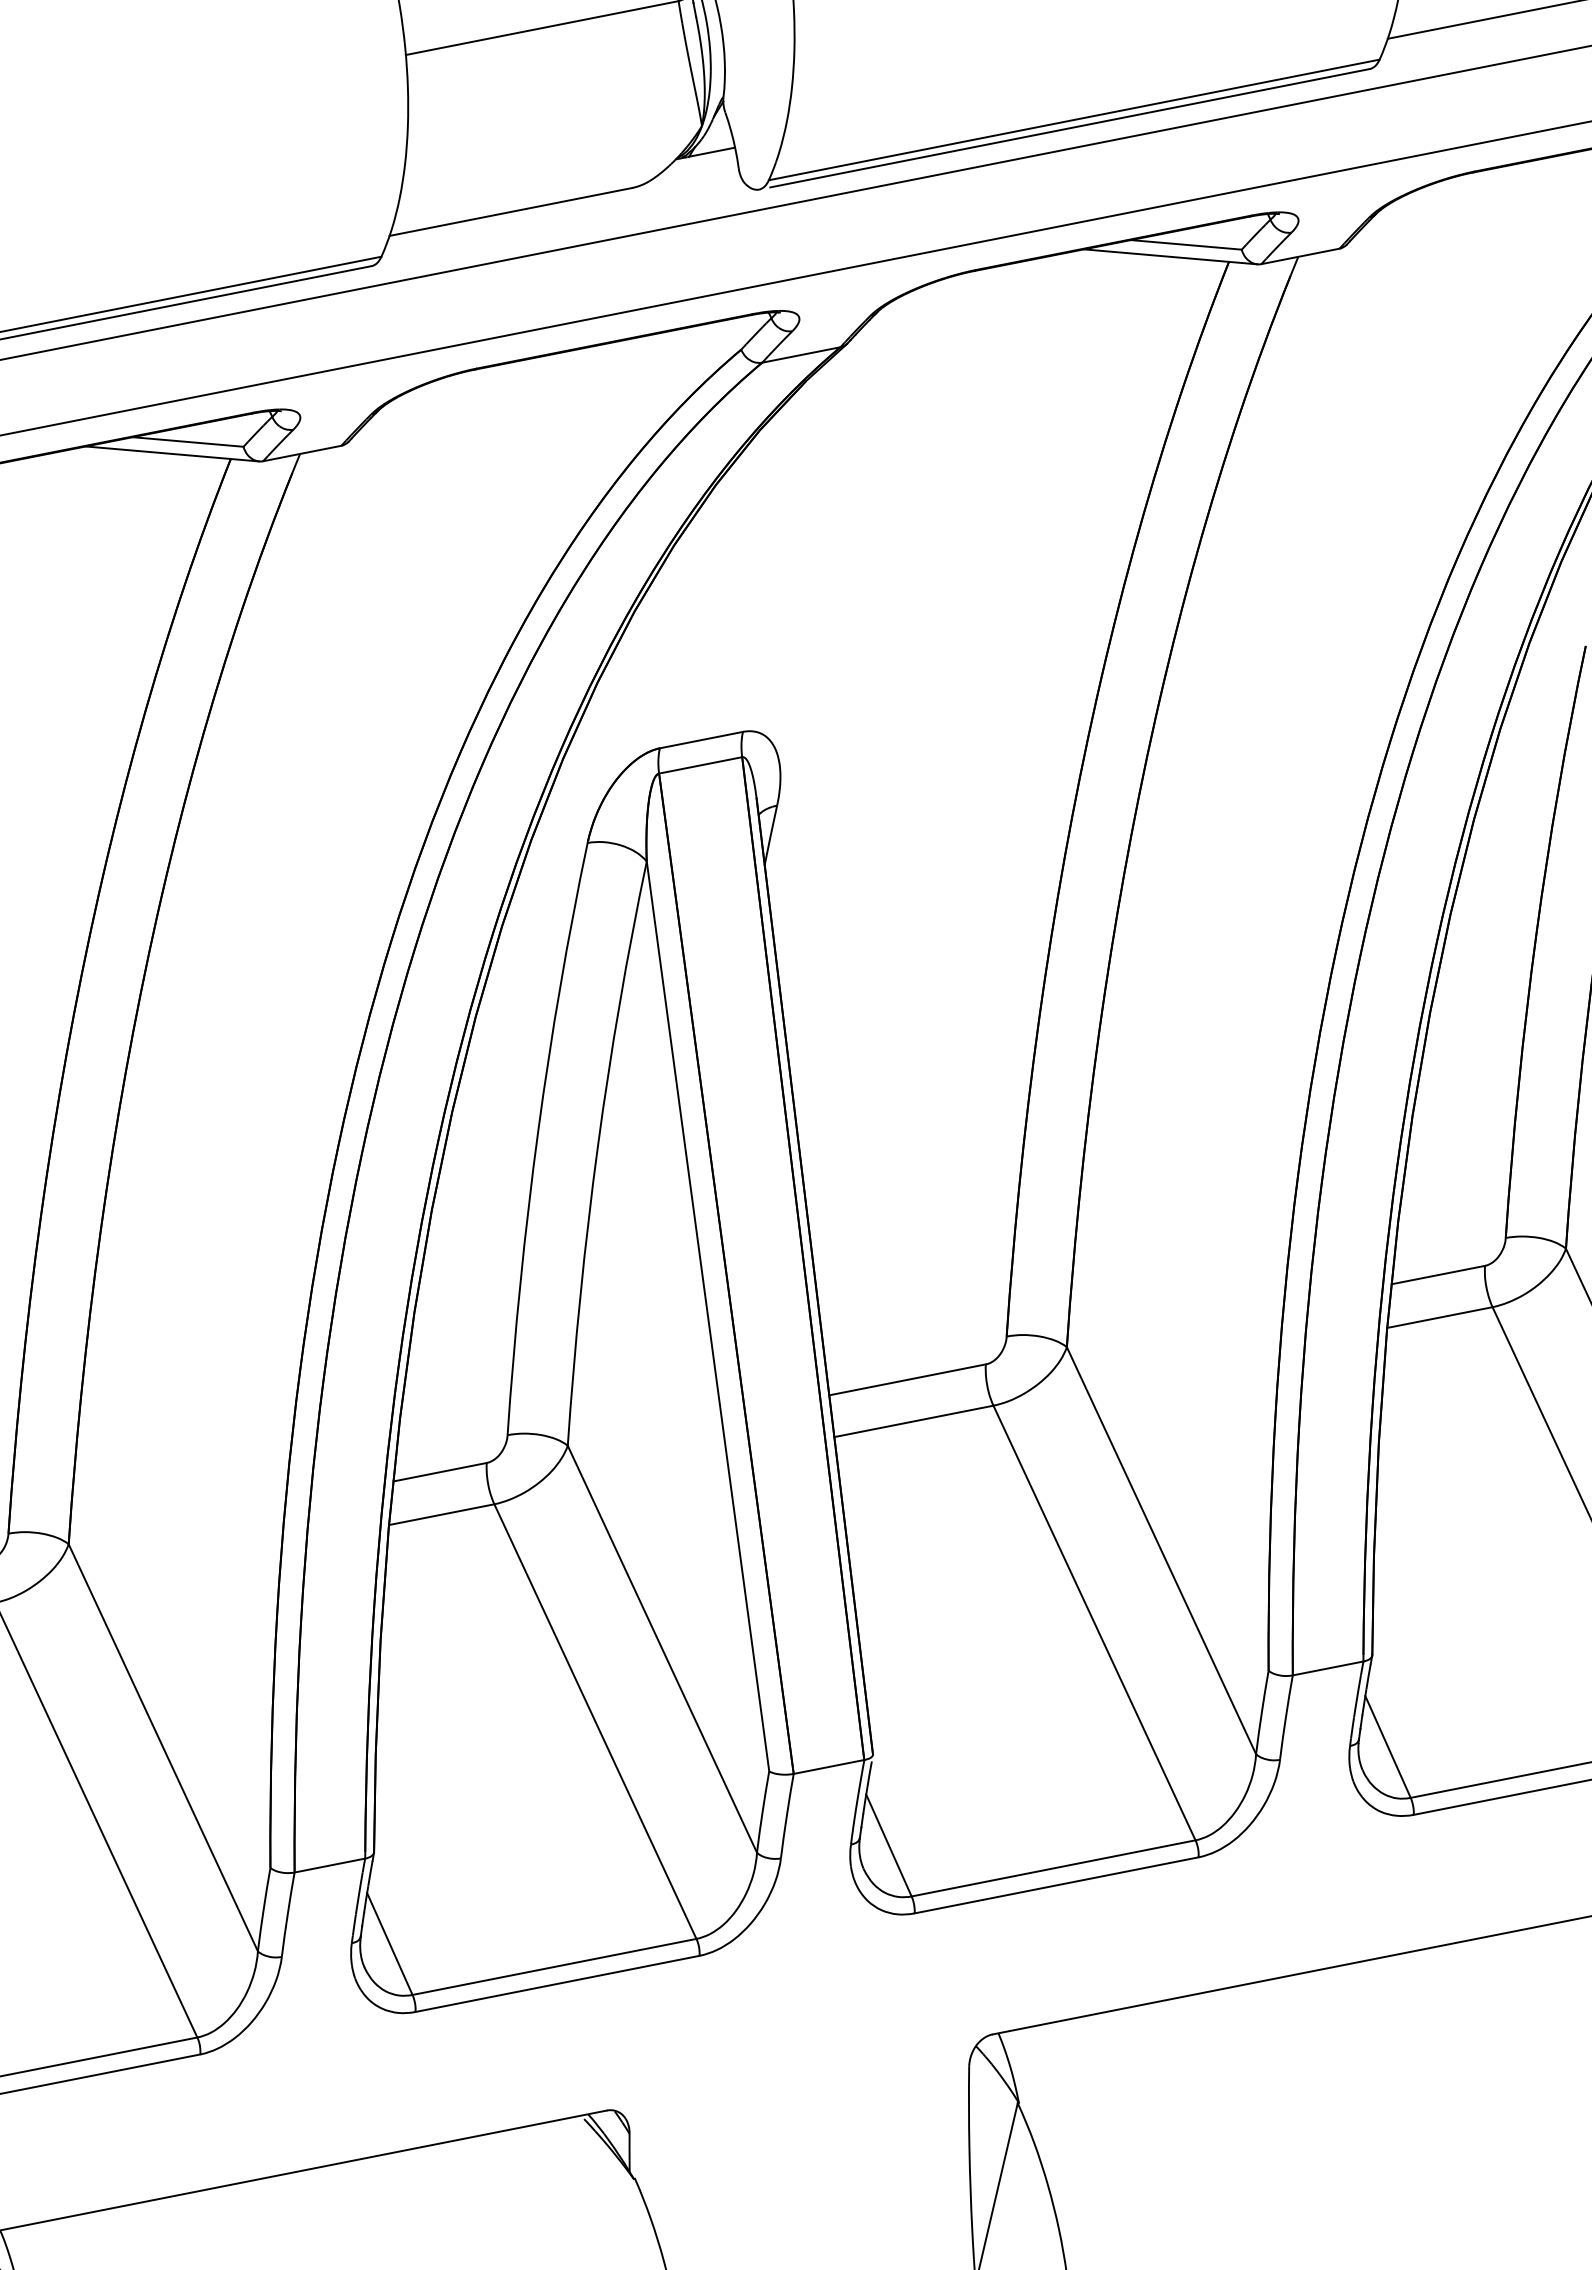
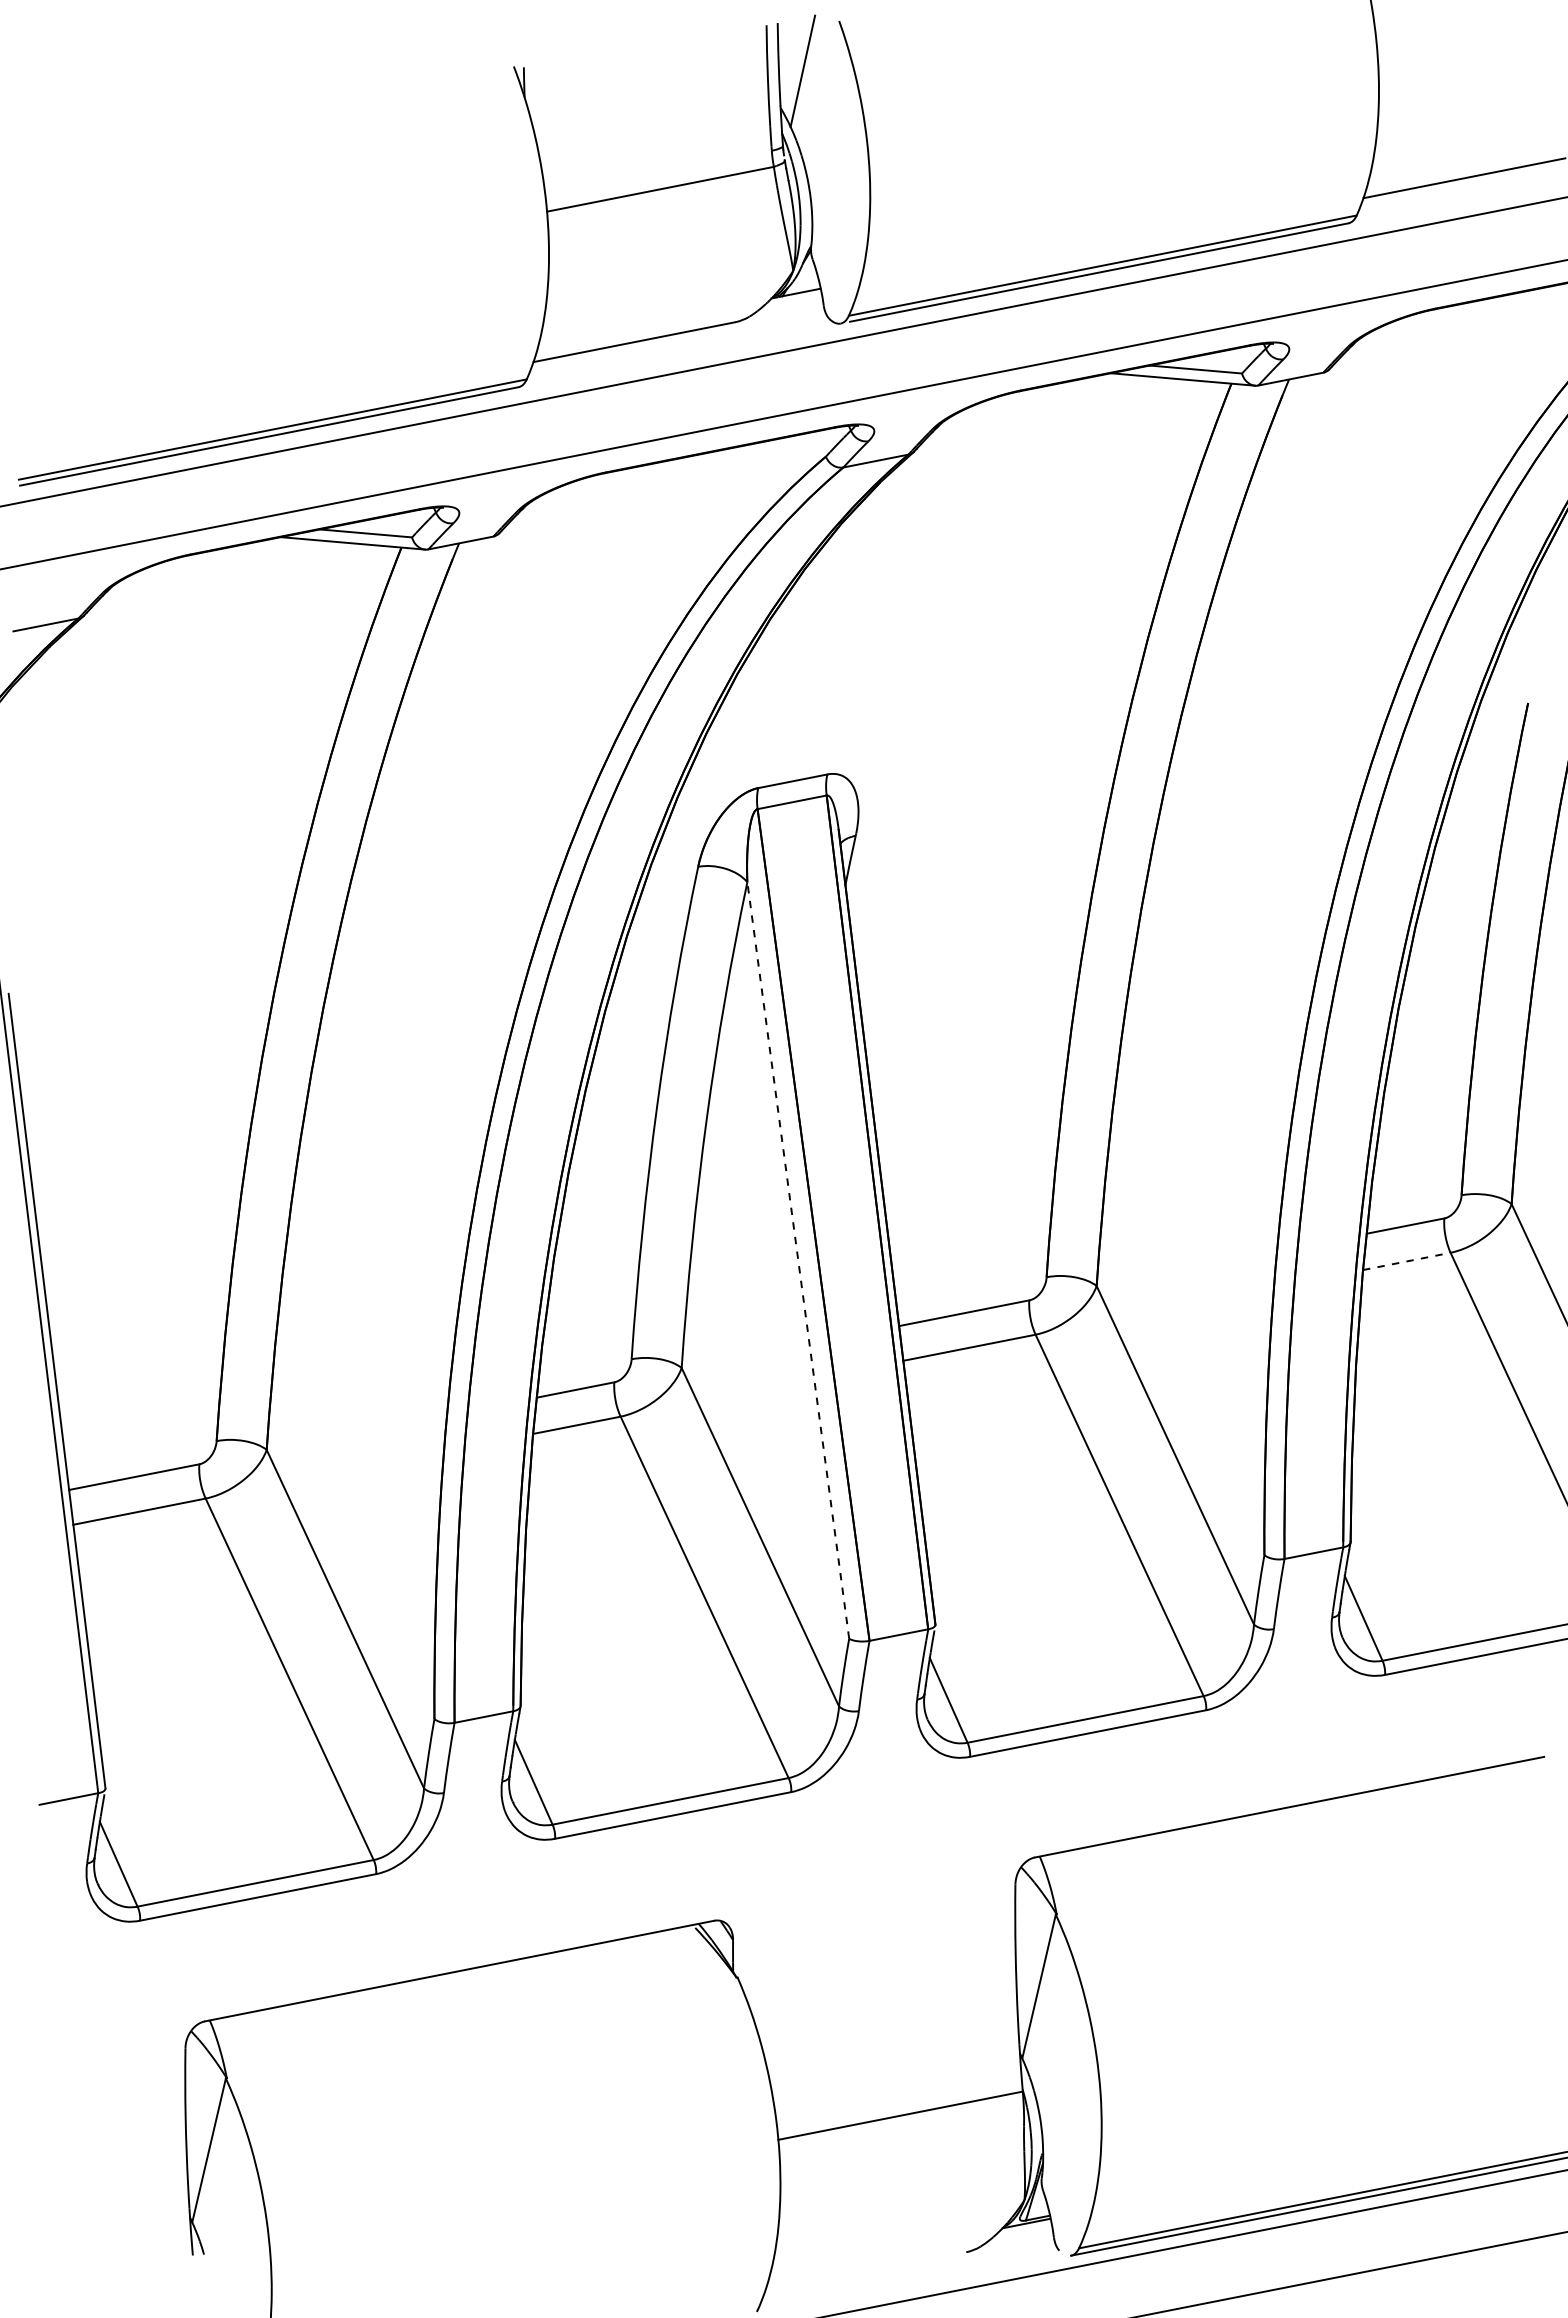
line: (708, 1316) -> (798, 1260), solid -> dashed
line: (1439, 1317) -> (1406, 1261), solid -> dashed

